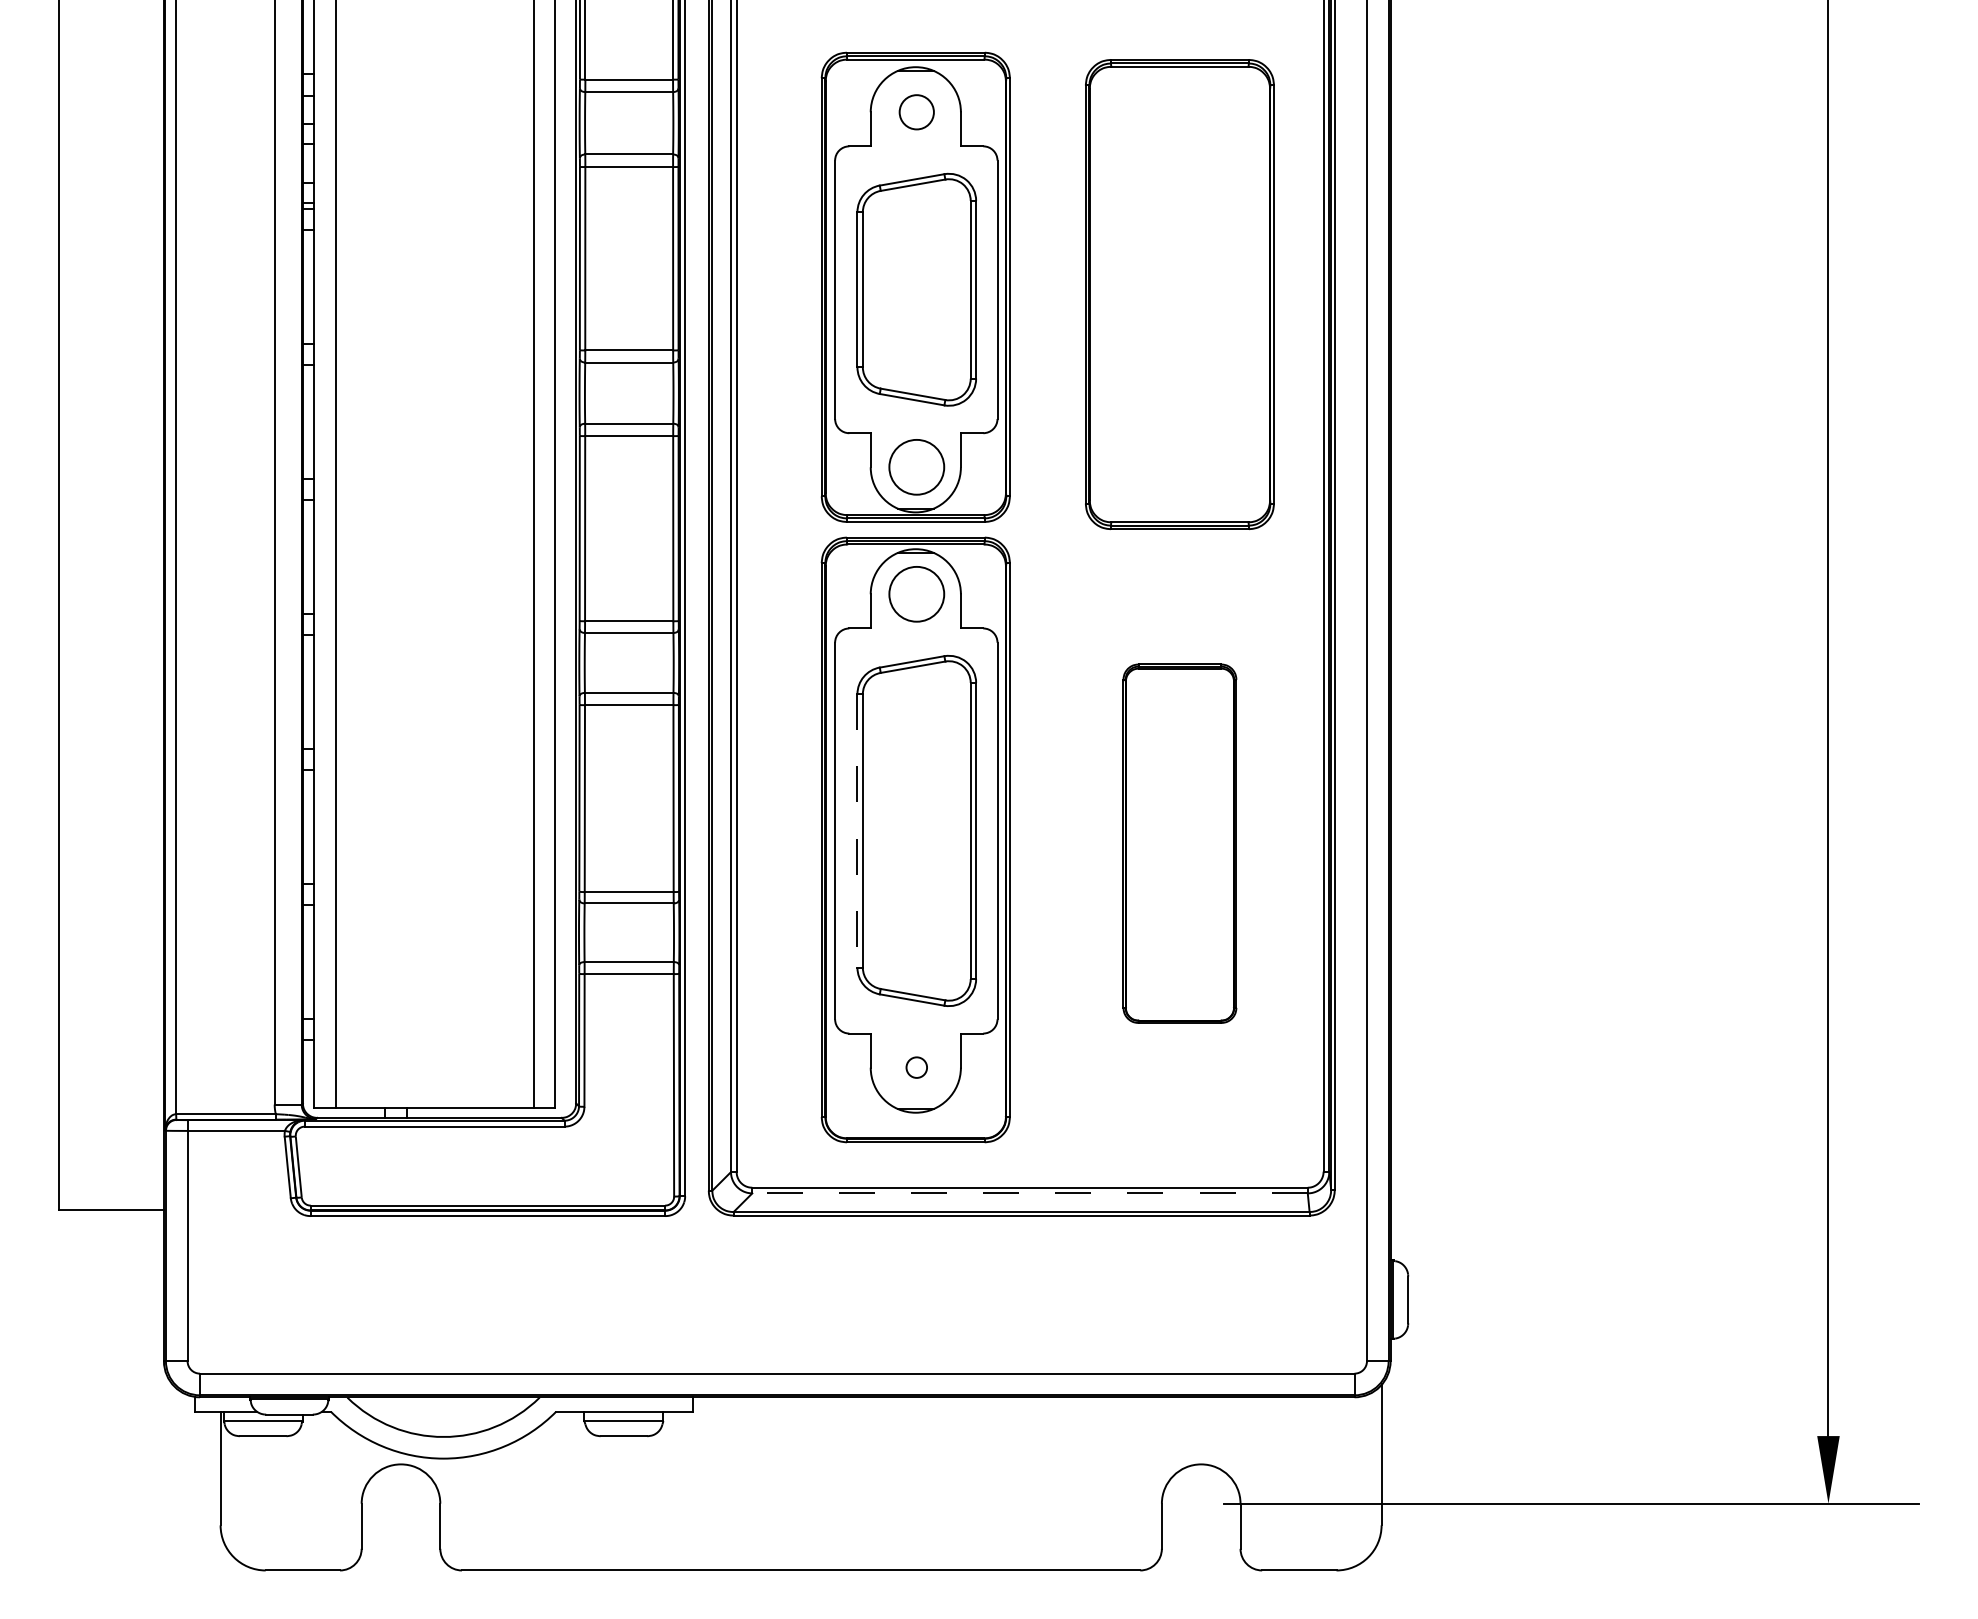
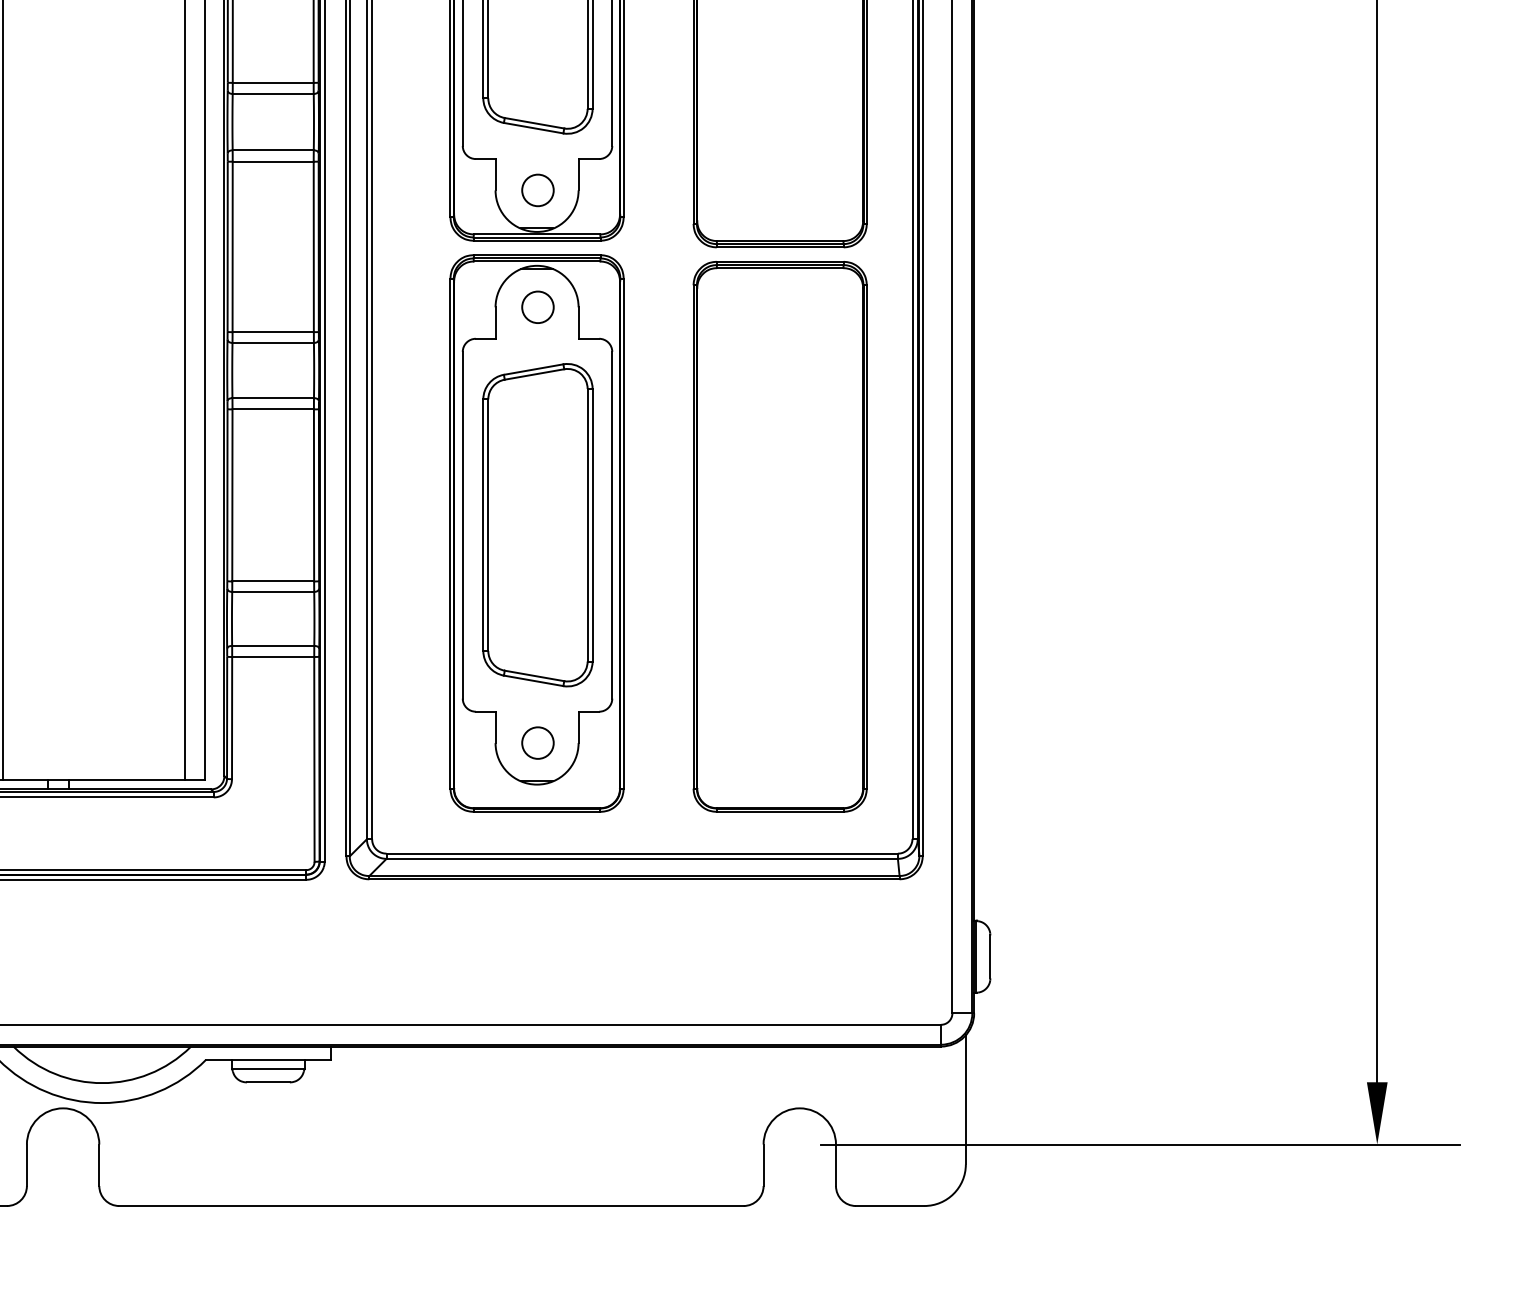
circle: (916, 467) -> (537, 190), size x0.62
circle: (916, 594) -> (537, 307), size x0.62
line: (857, 830) -> (483, 524), dashed -> solid
part: (1179, 843) -> (779, 536), size x1.67
circle: (916, 1067) -> (537, 742), size x1.67
line: (1030, 1193) -> (642, 858), dashed -> solid

